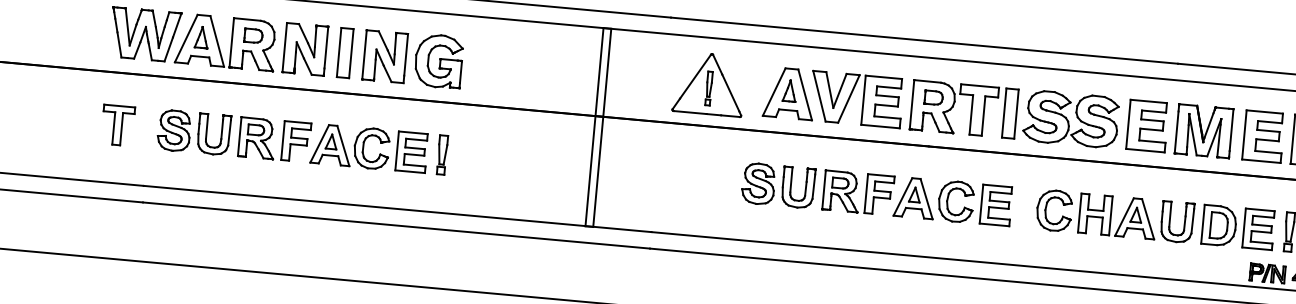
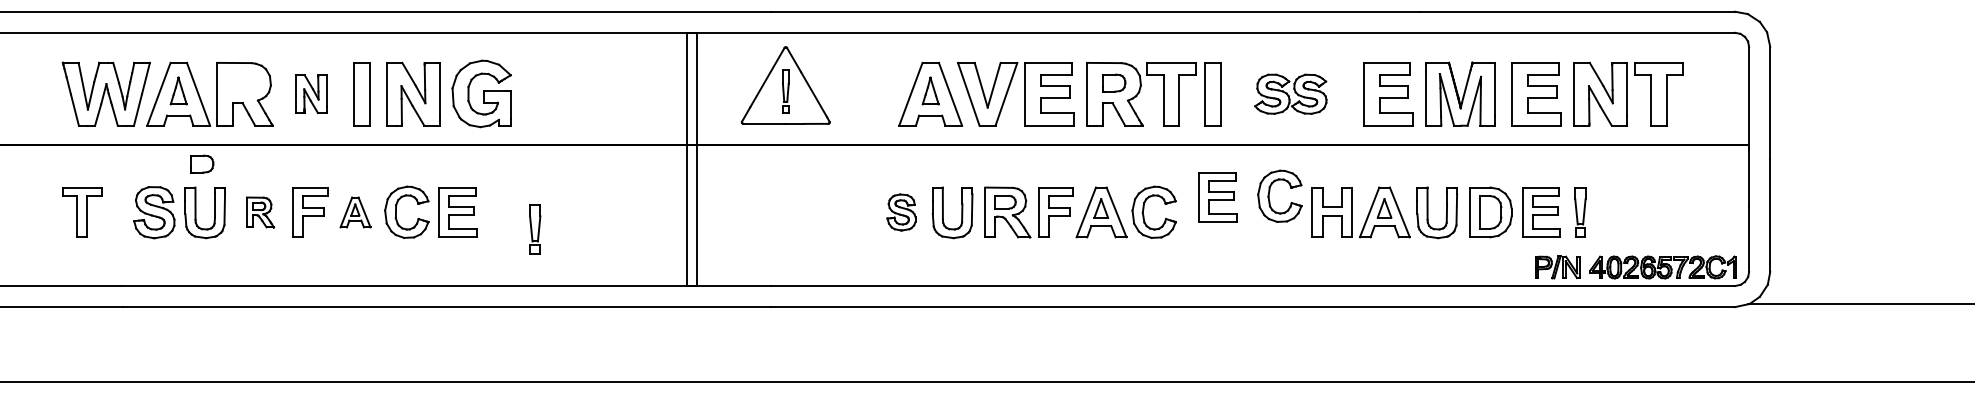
part: (254, 35) -> (202, 163), moved
part: (305, 48) -> (311, 93), size x0.6
part: (709, 83) -> (785, 85), moved
part: (1071, 118) -> (1290, 93), size x0.6
part: (257, 138) -> (260, 212), size x0.6
part: (331, 145) -> (355, 212), size x0.6
part: (442, 155) -> (535, 229), moved
part: (758, 183) -> (901, 212), size x0.7
part: (996, 205) -> (1217, 197), moved
part: (1047, 206) -> (1270, 191), moved

